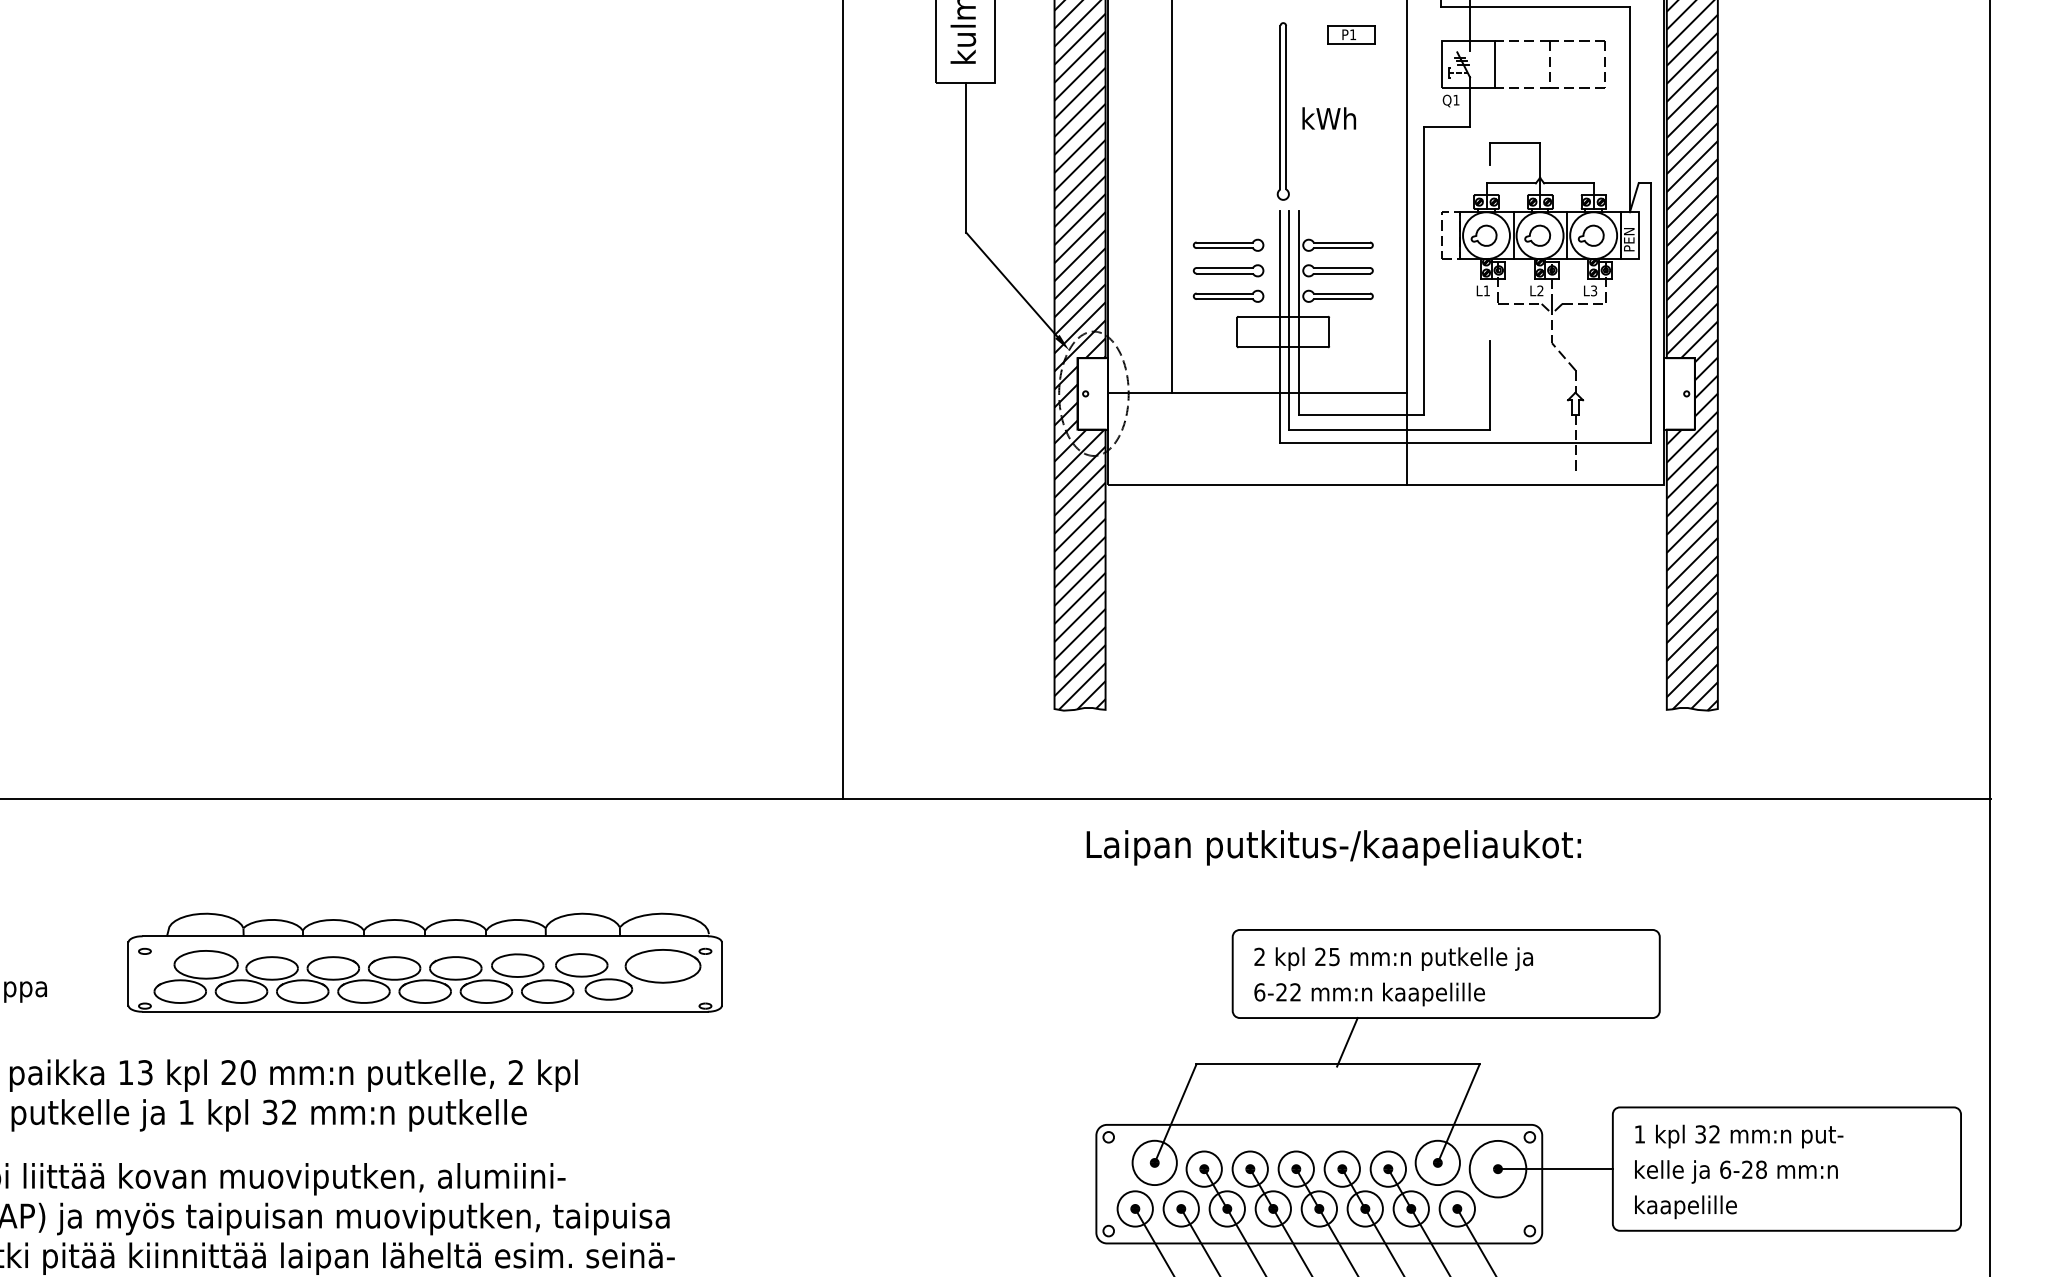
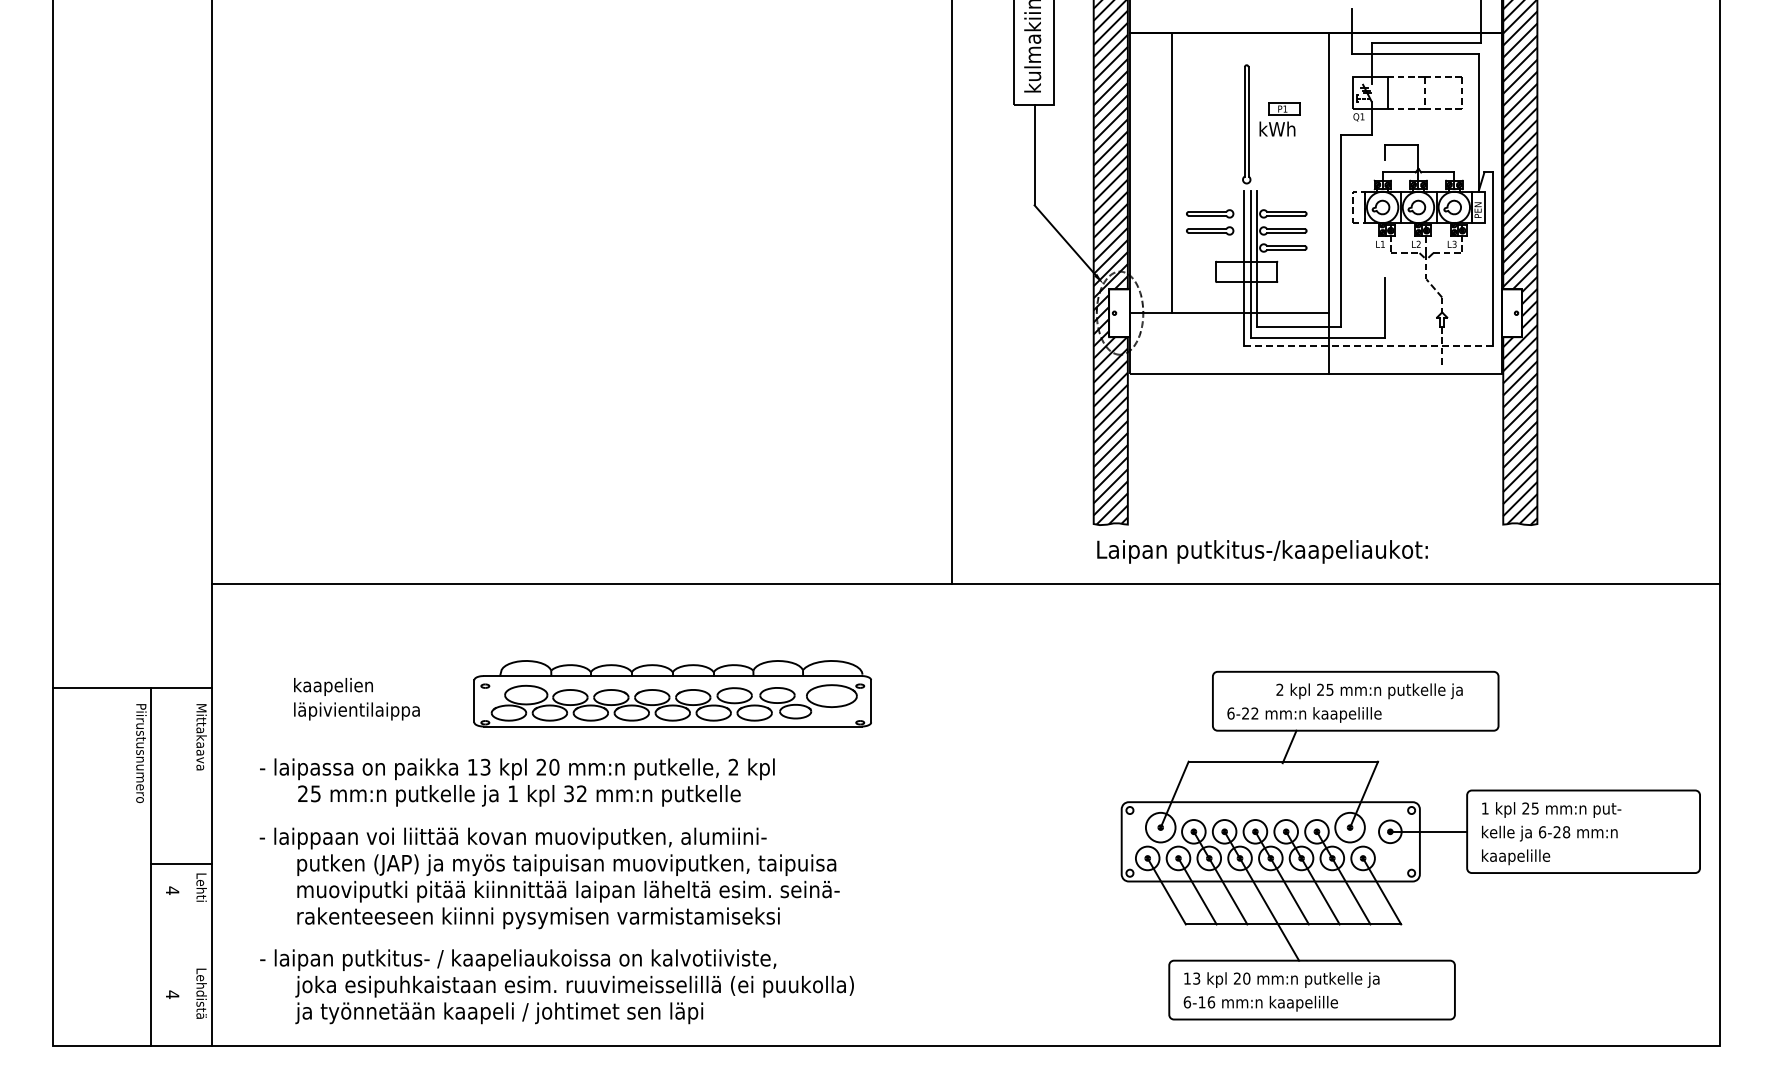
part: (1351, 33) -> (1284, 108), moved
part: (1229, 295) -> (1210, 247), removed
line: (1465, 443) -> (1368, 346), solid -> dashed
text: (1333, 847) -> (1262, 551), moved
text: (1393, 959) -> (1369, 691), moved
text: (1707, 1134) -> (1530, 808), 32 -> 25
circle: (1498, 1168) -> (1390, 831), size x0.6

